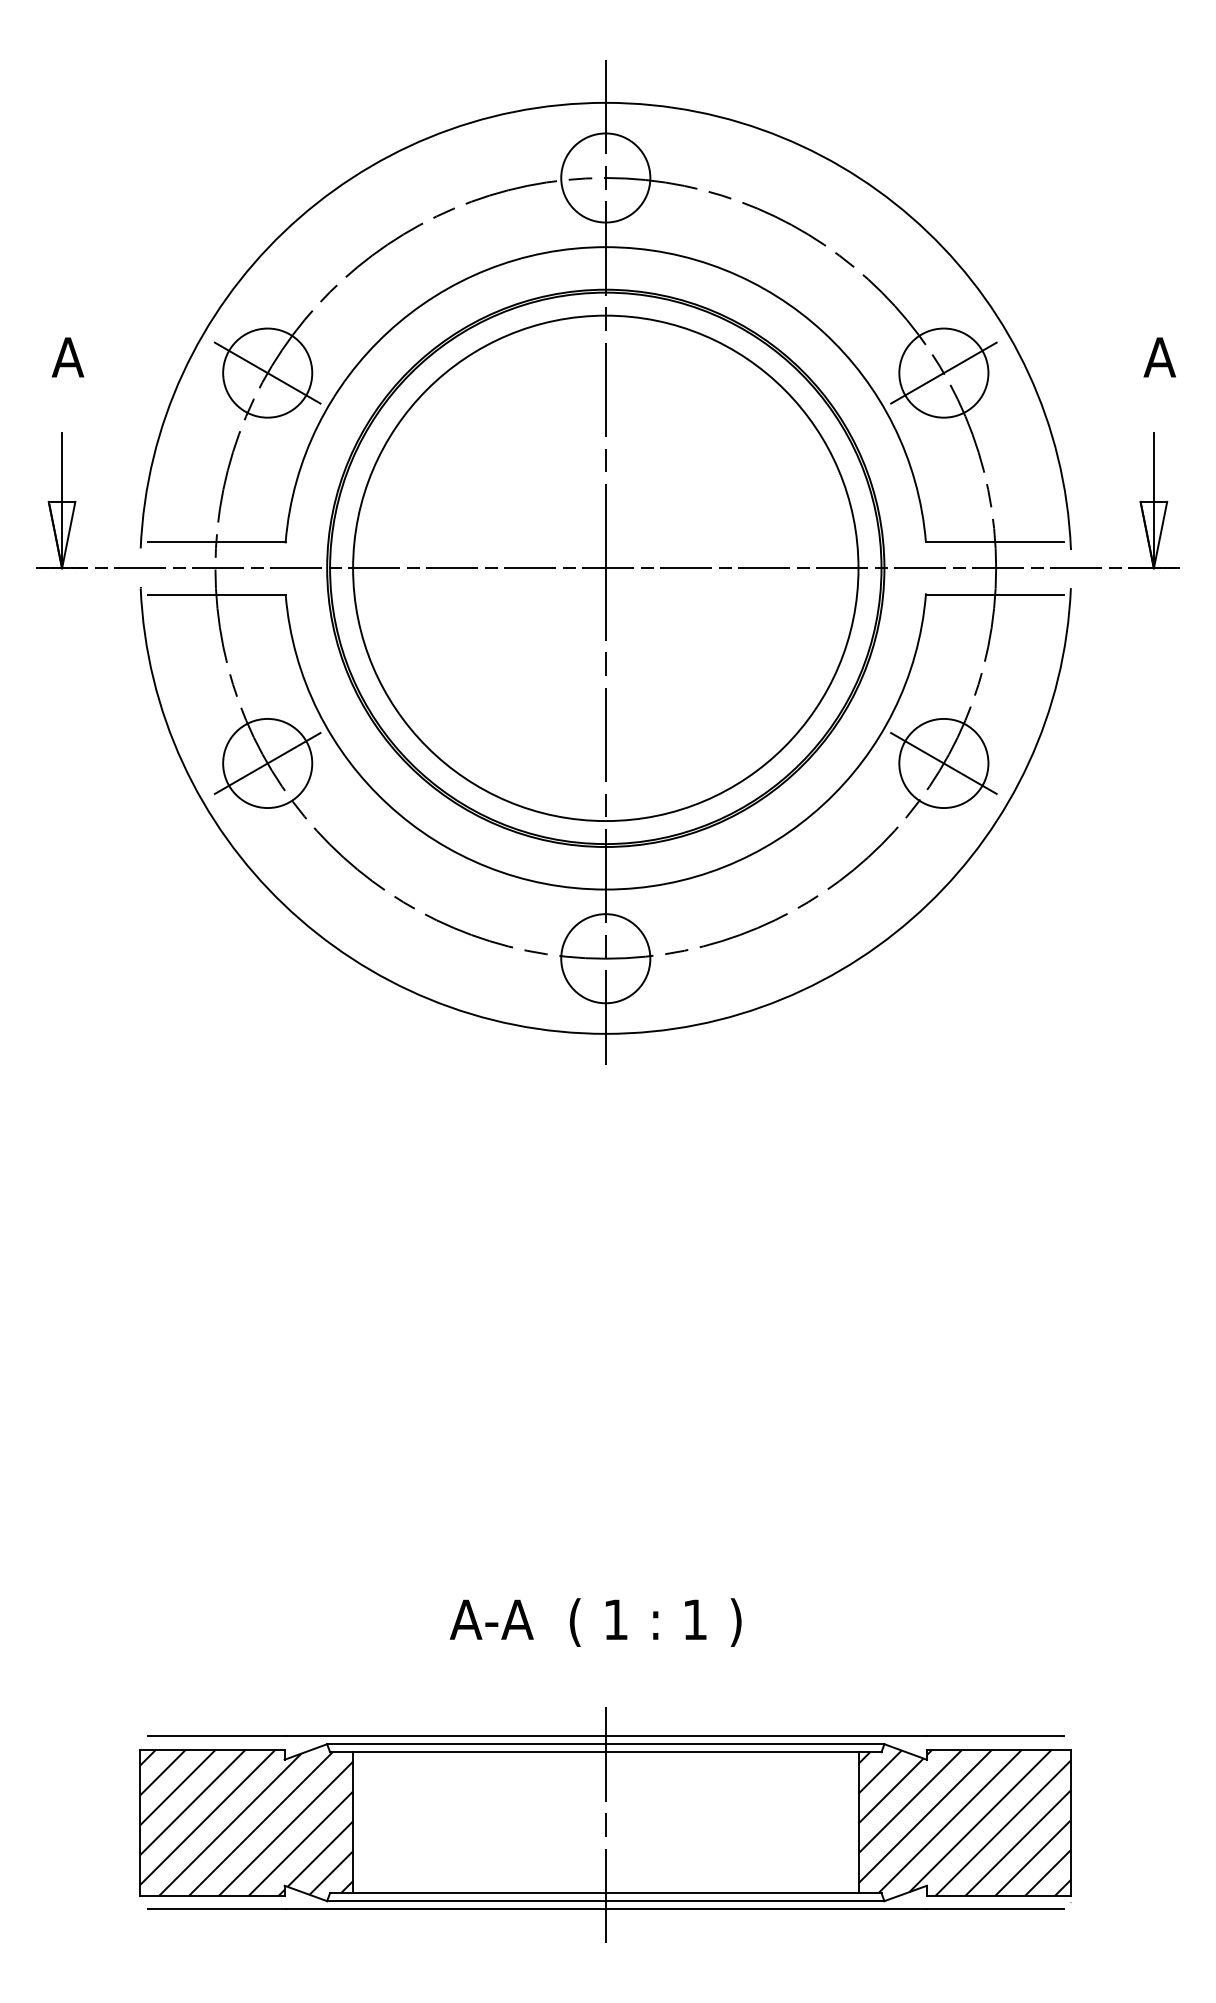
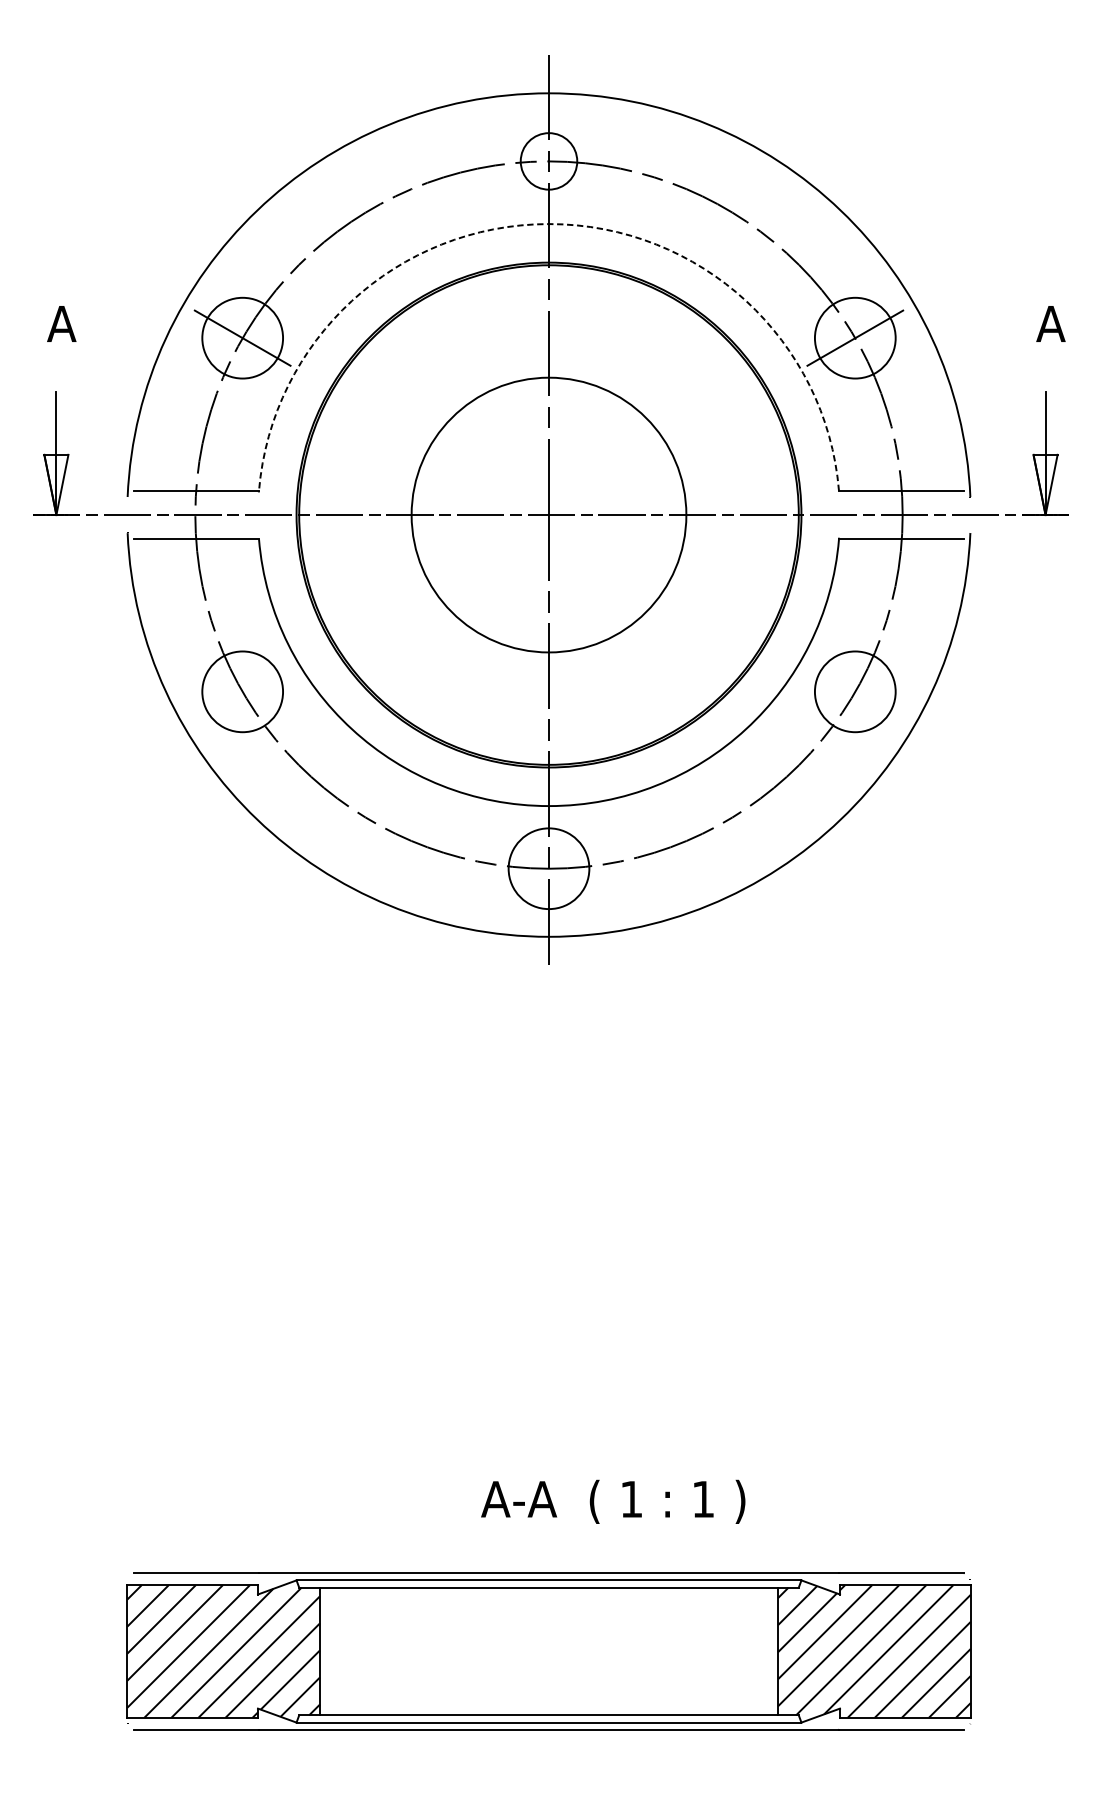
circle: (605, 177) -> (548, 160), size x0.7
arc: (605, 247) -> (548, 224), solid -> dashed
circle: (605, 568) -> (548, 515), size x0.6
line: (267, 763) -> (242, 691), removed
line: (943, 763) -> (854, 691), removed
text: (595, 1622) -> (613, 1501), moved
line: (605, 1822) -> (548, 1651), removed

